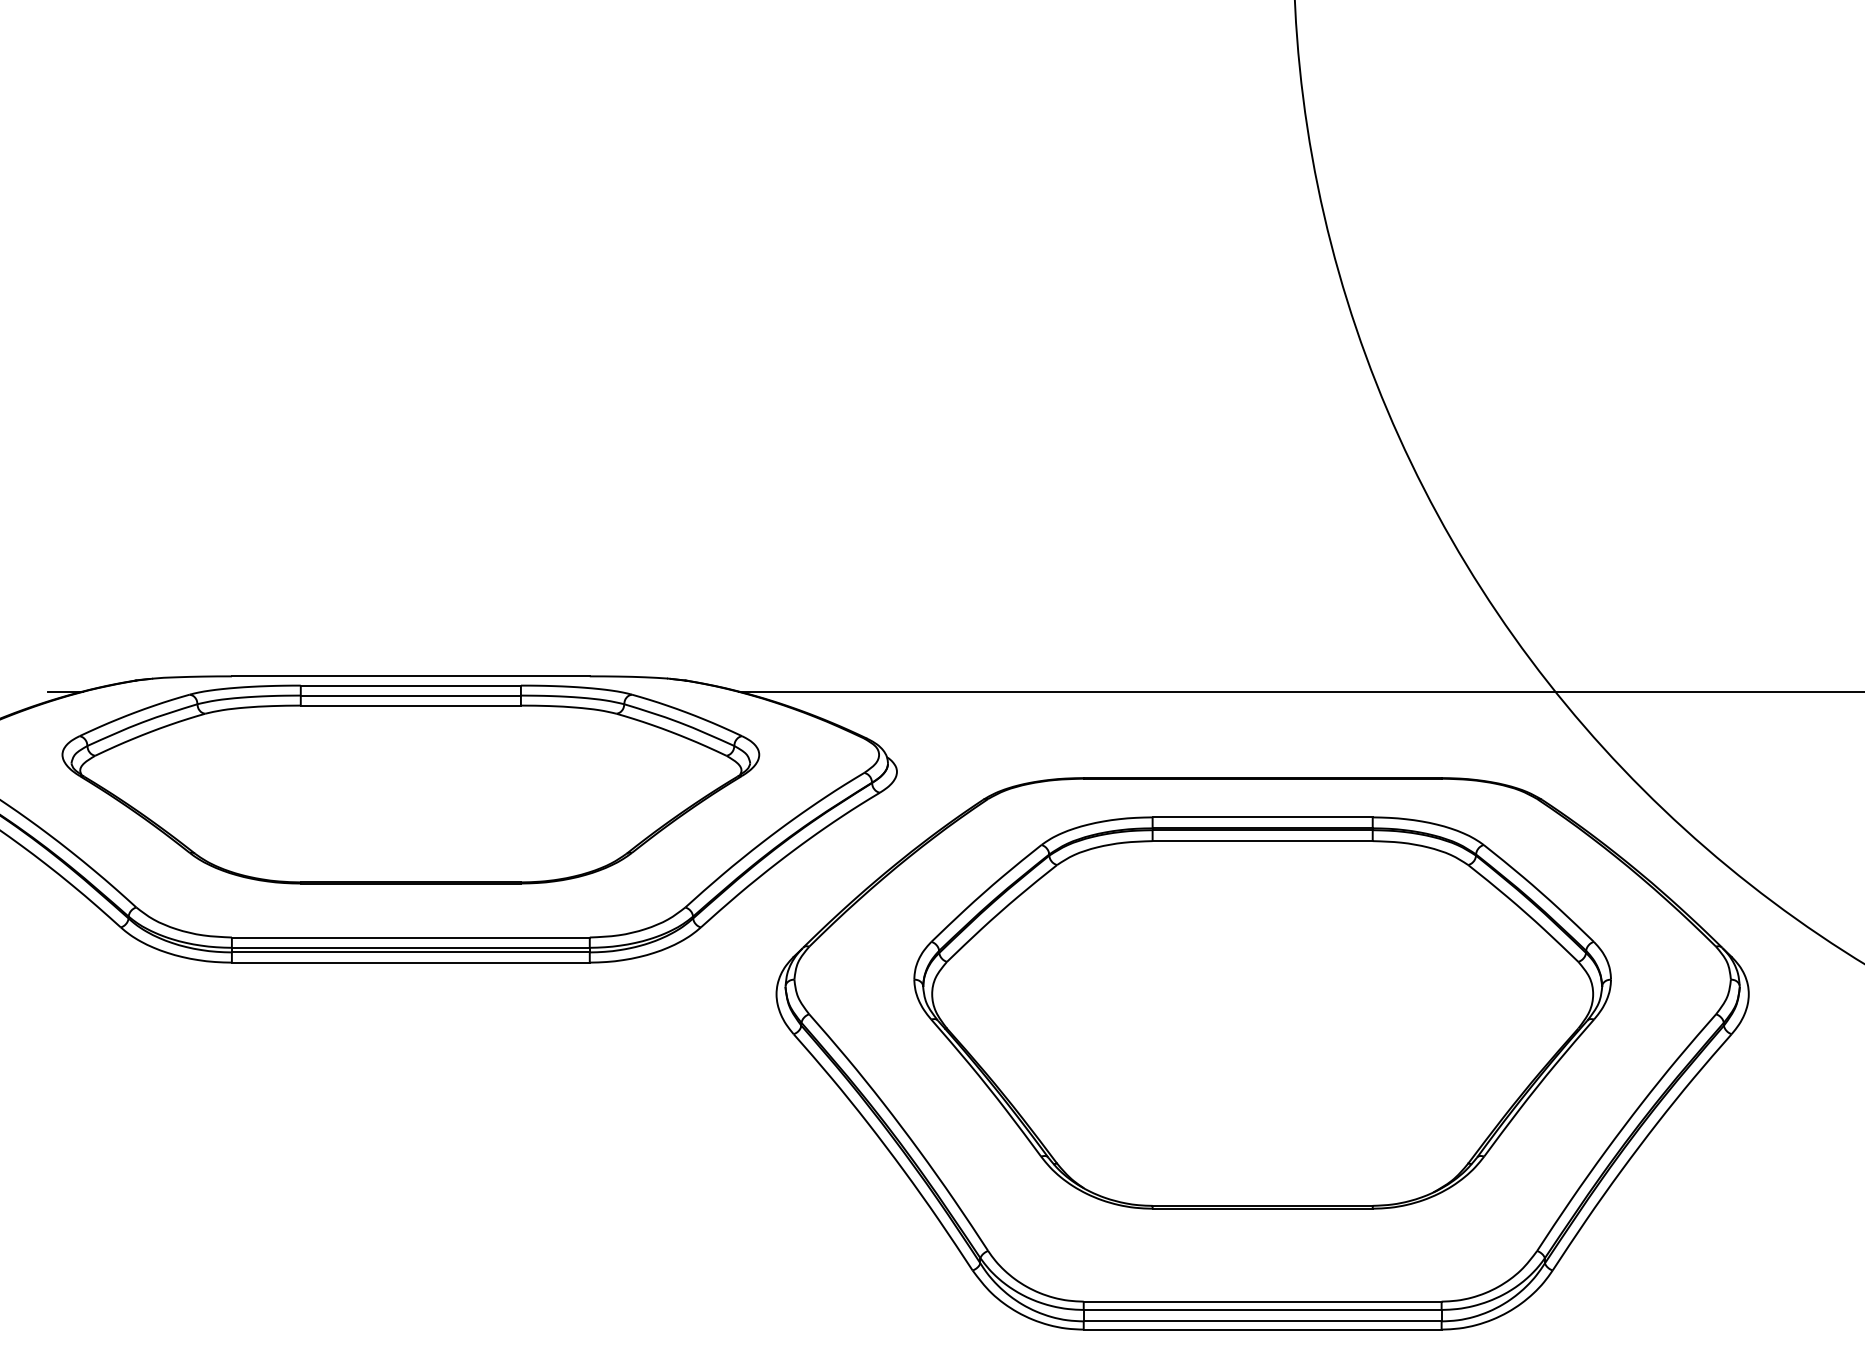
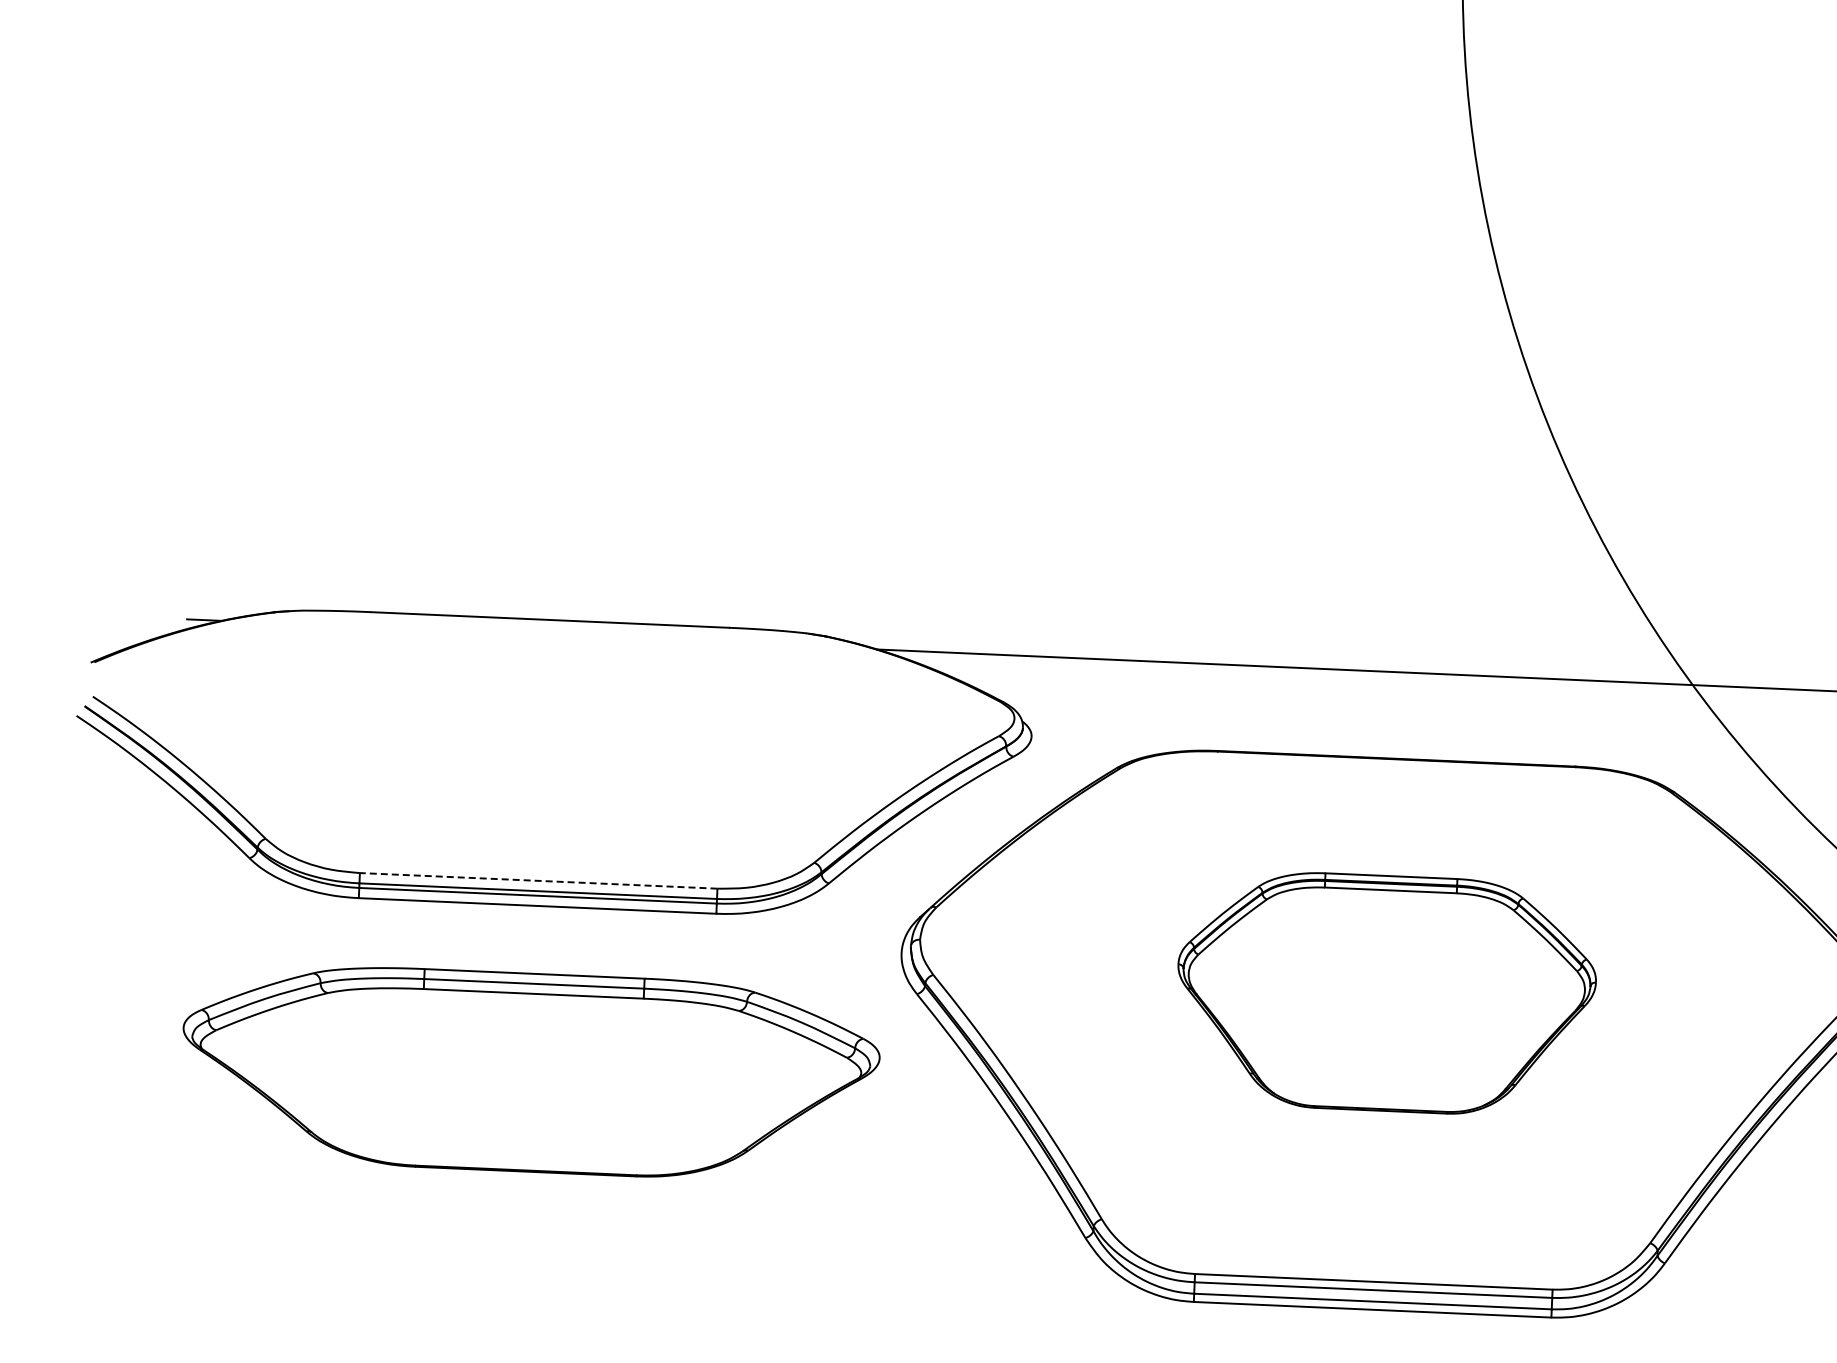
part: (410, 784) -> (529, 1072), moved
line: (410, 937) -> (538, 880), solid -> dashed
part: (1262, 1012) -> (1386, 992), size x0.6

